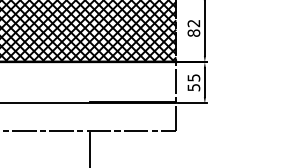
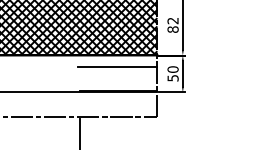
line: (131, 74) -> (117, 66), added
text: (193, 77) -> (172, 69), 55 -> 50

